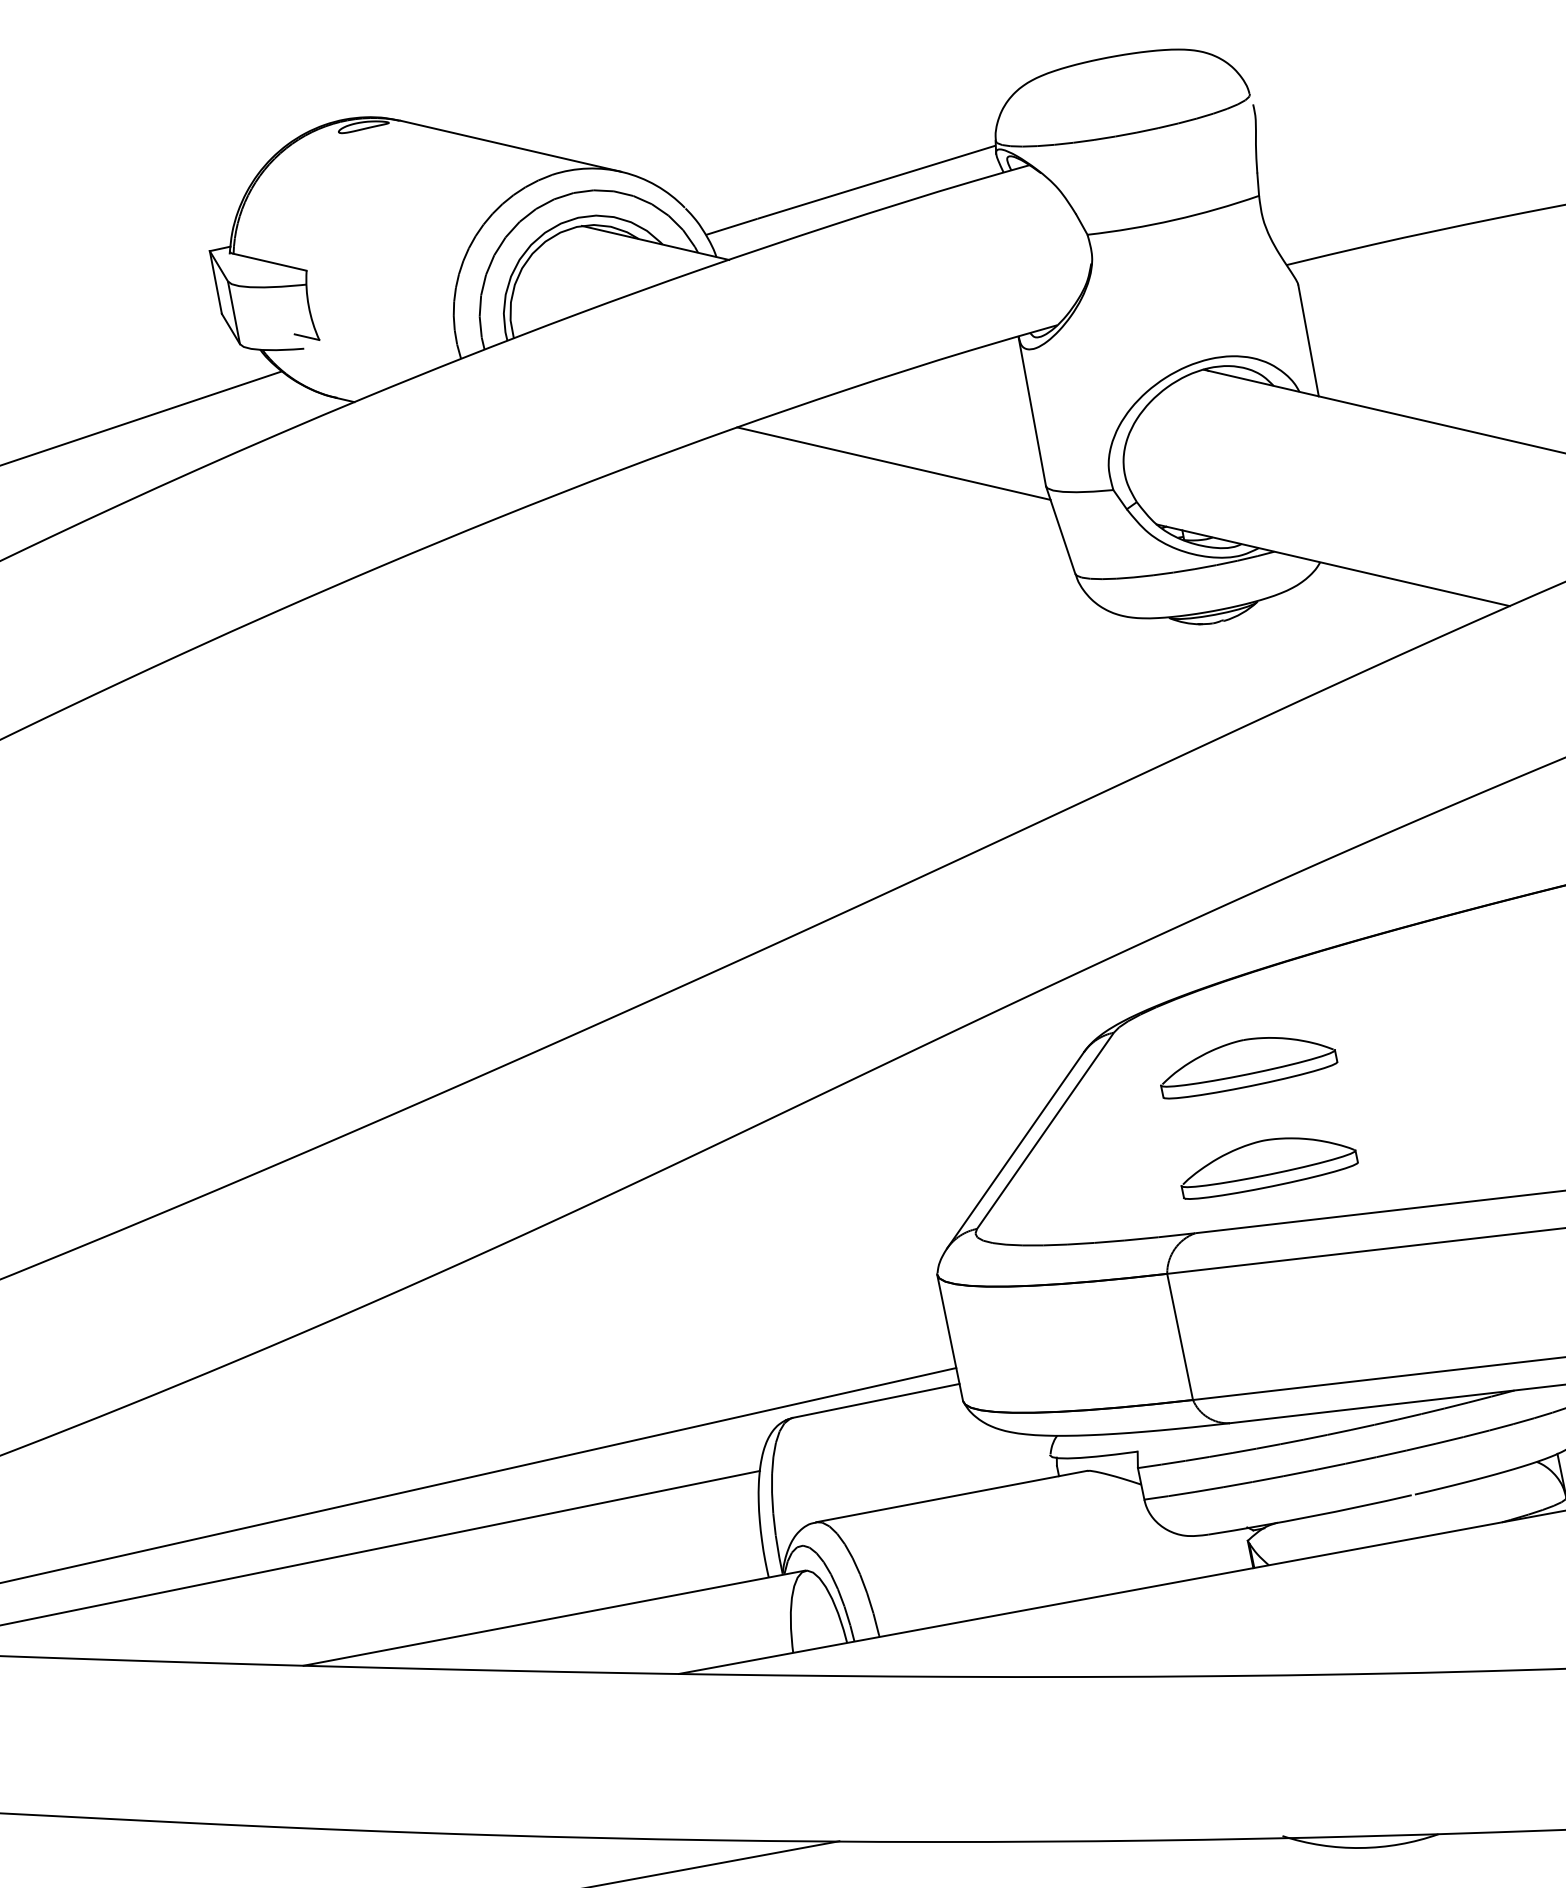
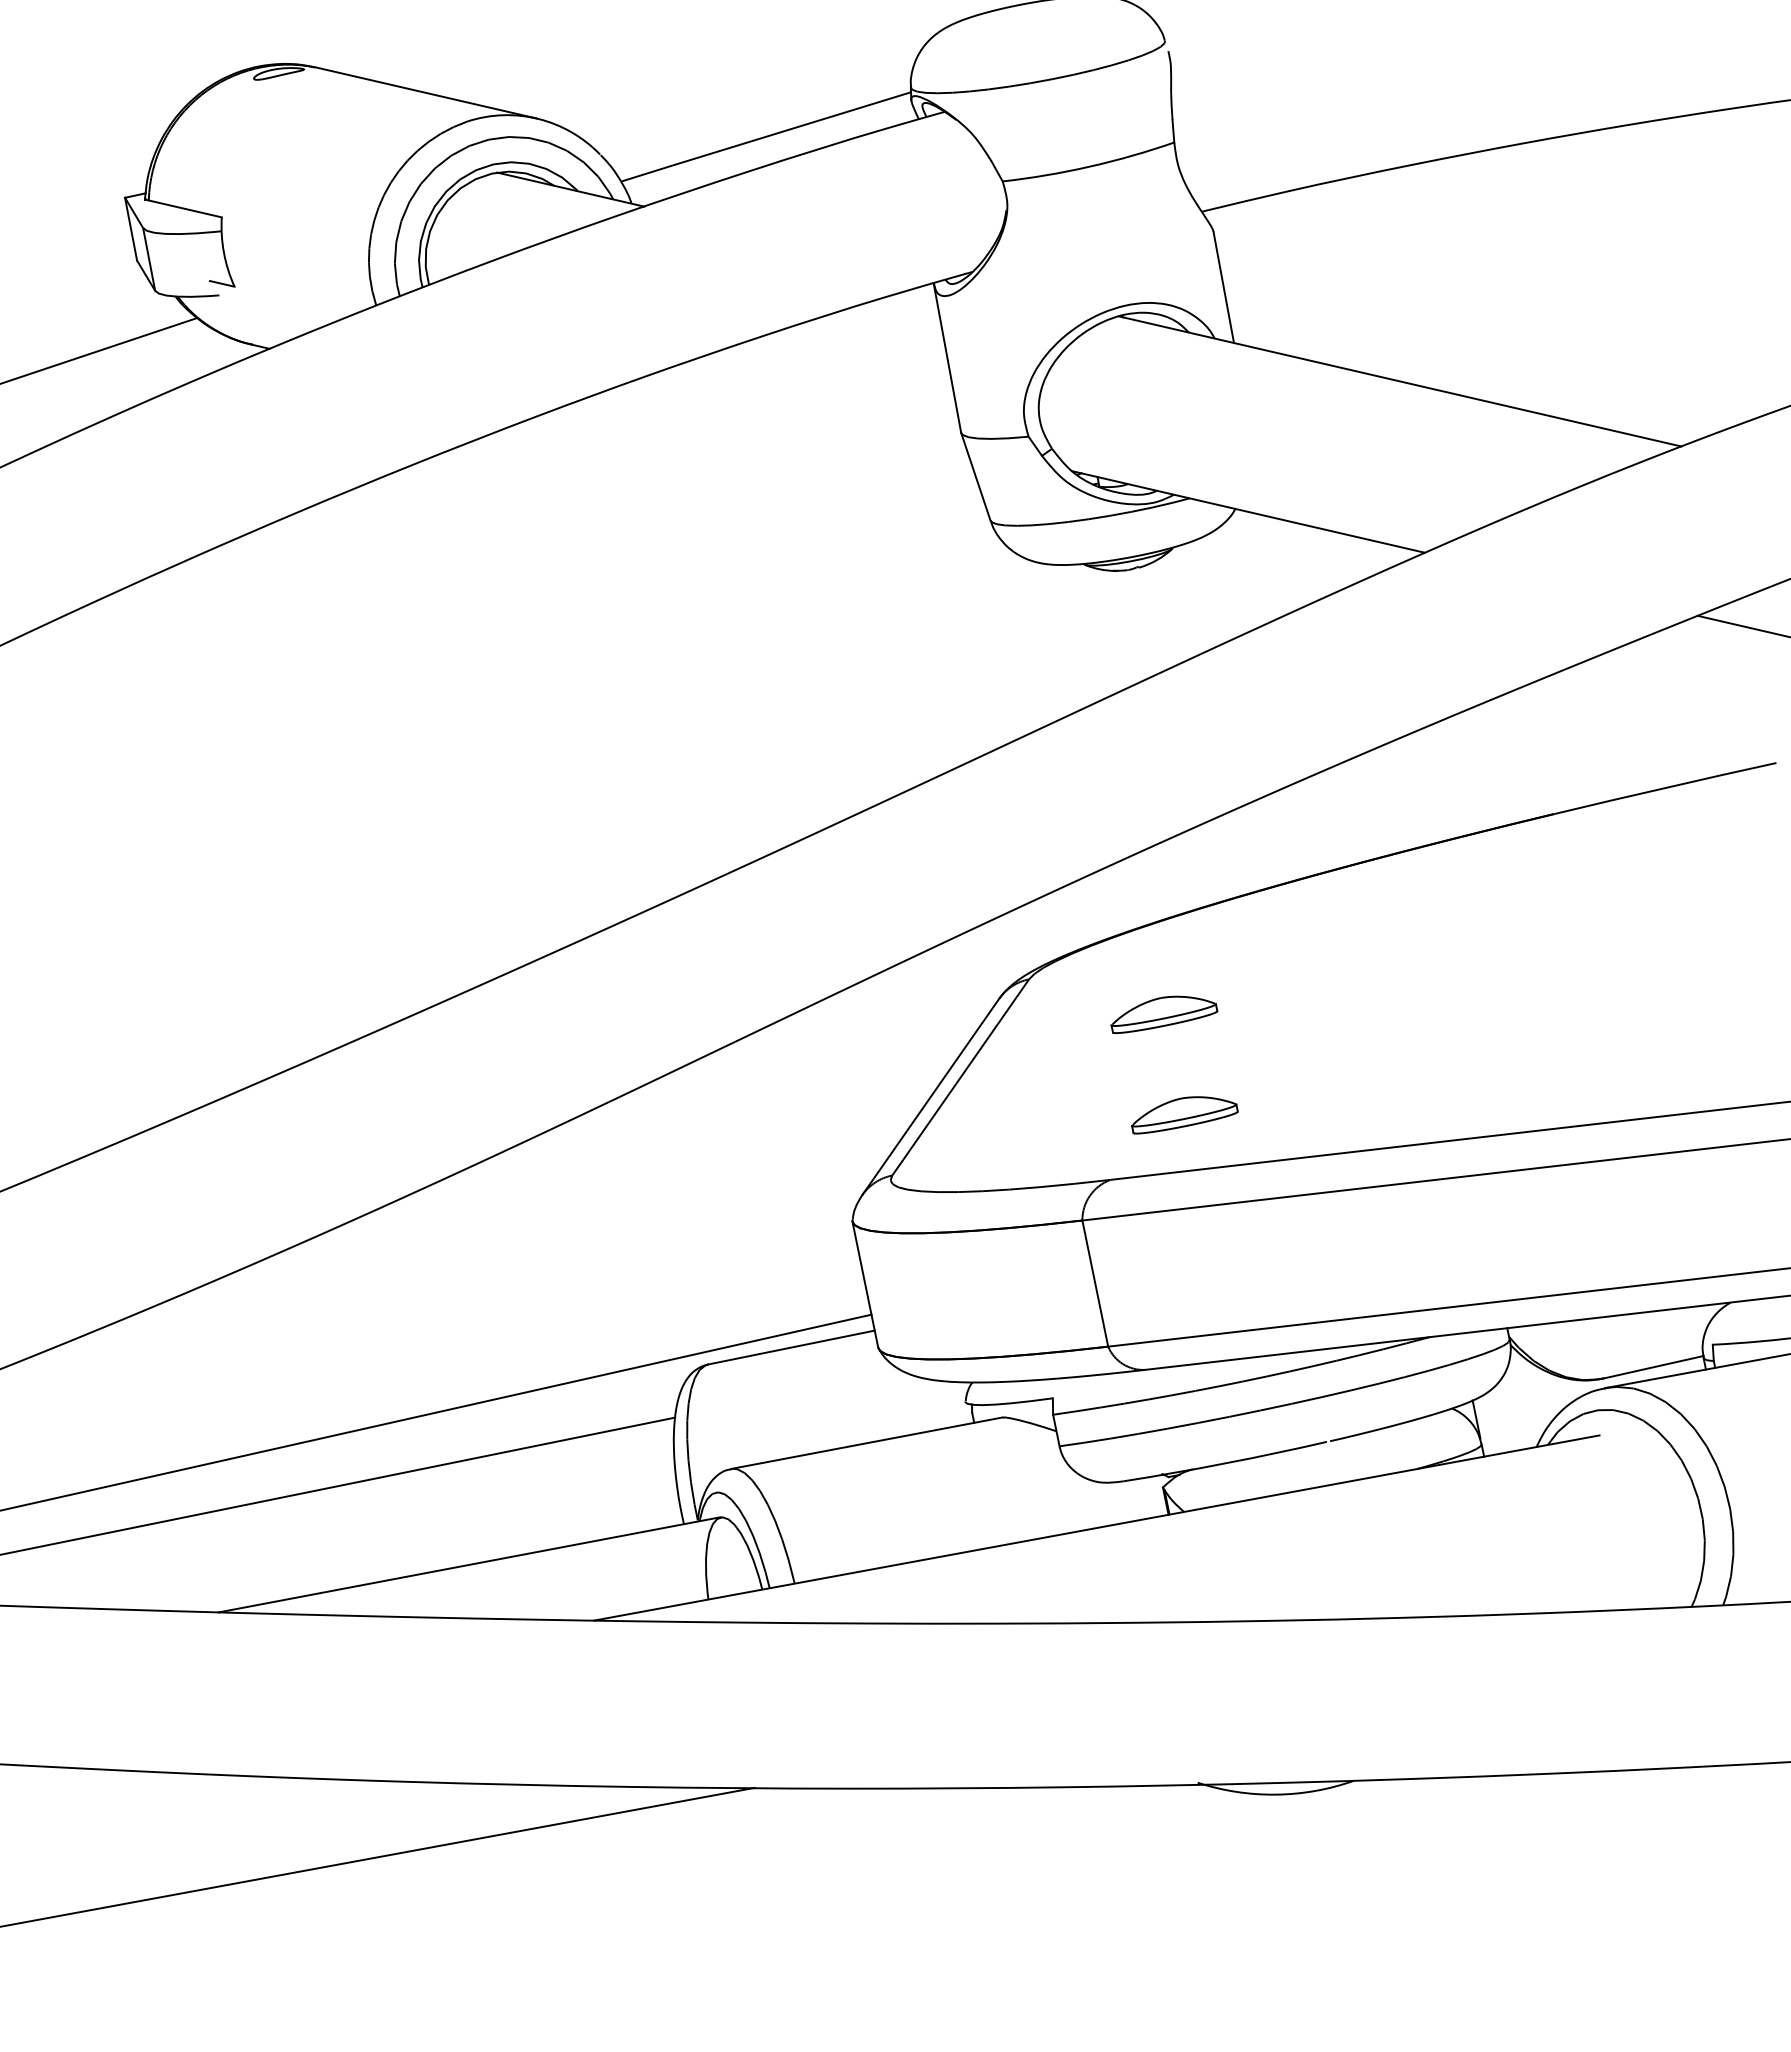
line: (893, 463) -> (808, 410), removed
part: (1249, 1067) -> (1164, 1014), size x0.6
part: (1269, 1168) -> (1184, 1115), size x0.6

